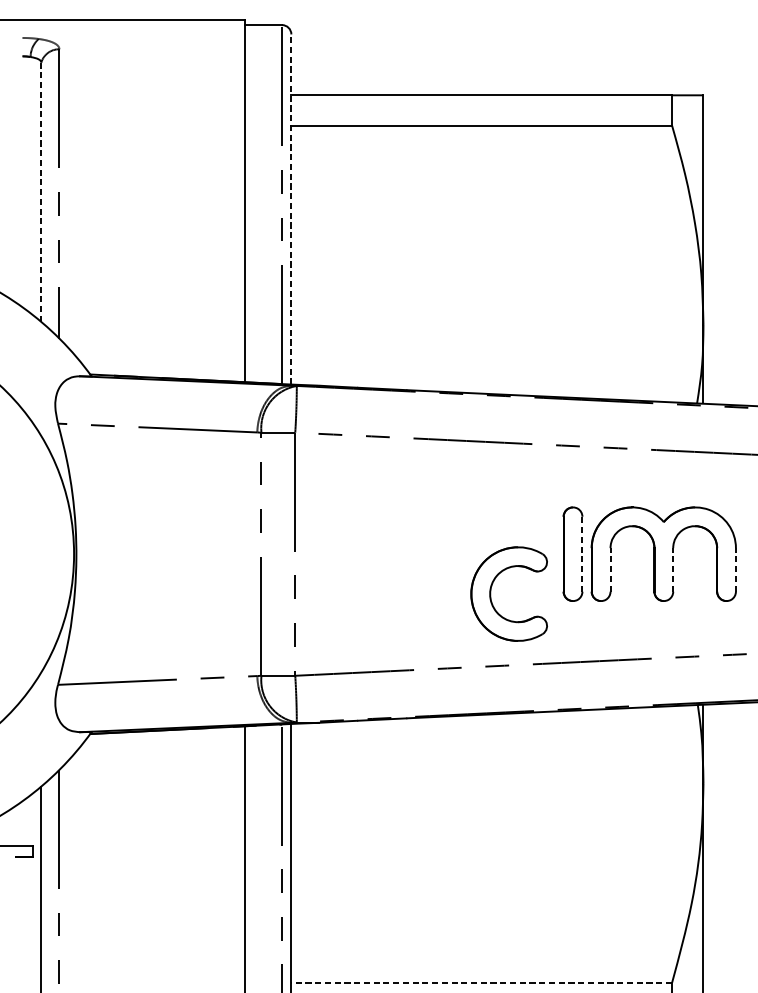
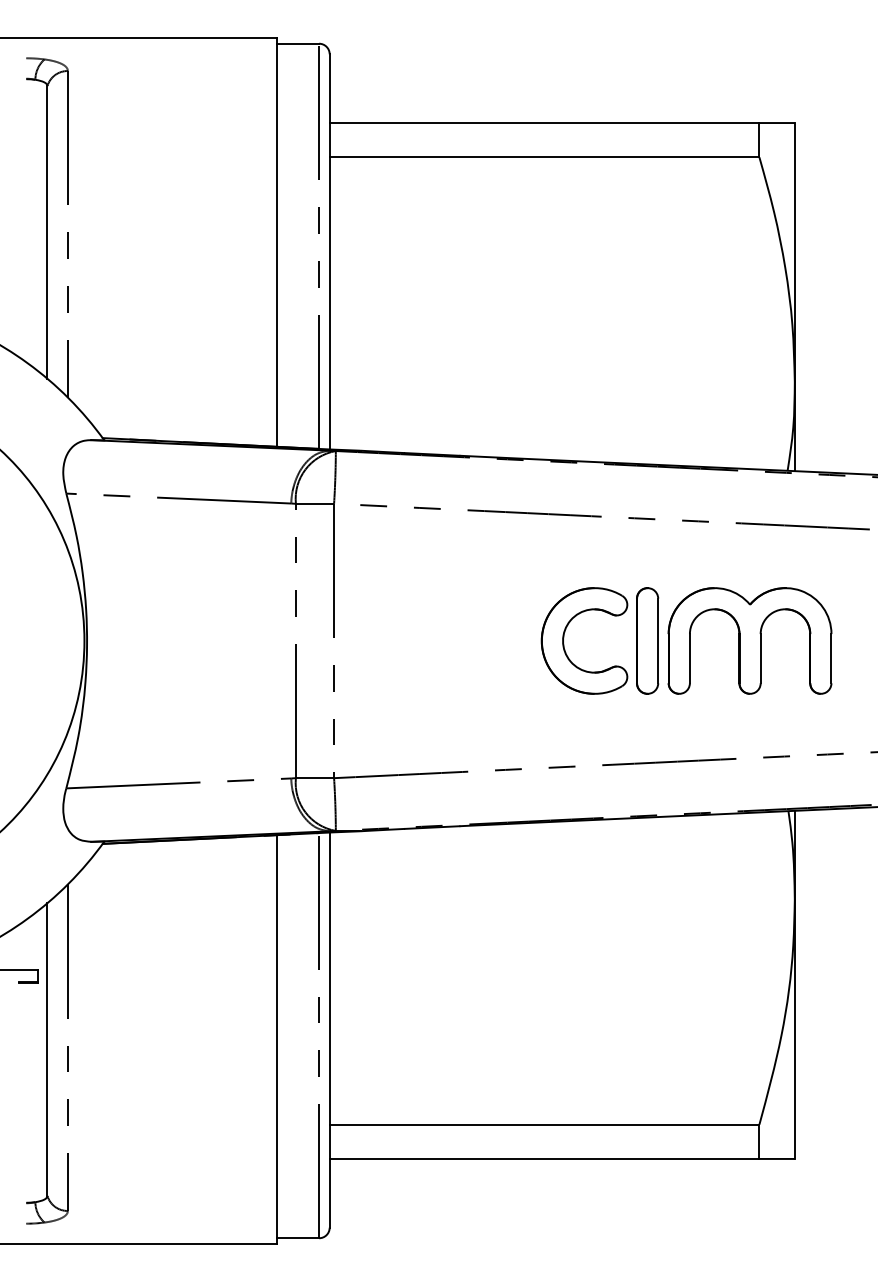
line: (41, 191) -> (47, 231), dashed -> solid
line: (291, 209) -> (329, 251), dashed -> solid
line: (582, 553) -> (658, 640), dashed -> solid
line: (610, 569) -> (689, 658), dashed -> solid
line: (673, 569) -> (760, 658), dashed -> solid
line: (735, 569) -> (831, 658), dashed -> solid
part: (491, 591) -> (564, 637), moved
line: (481, 982) -> (544, 1124), dashed -> solid

